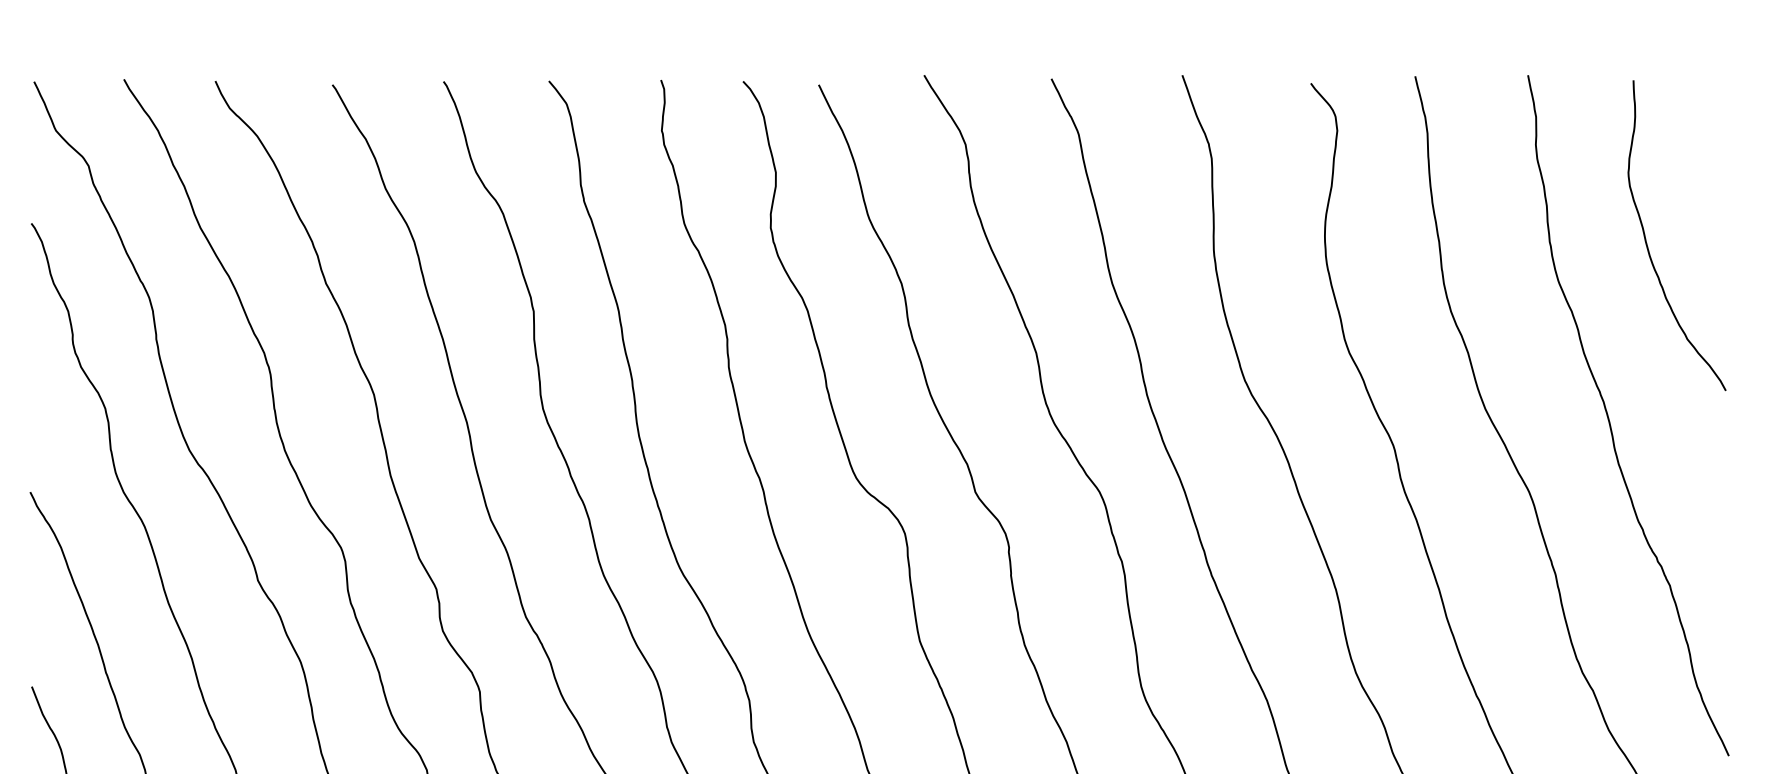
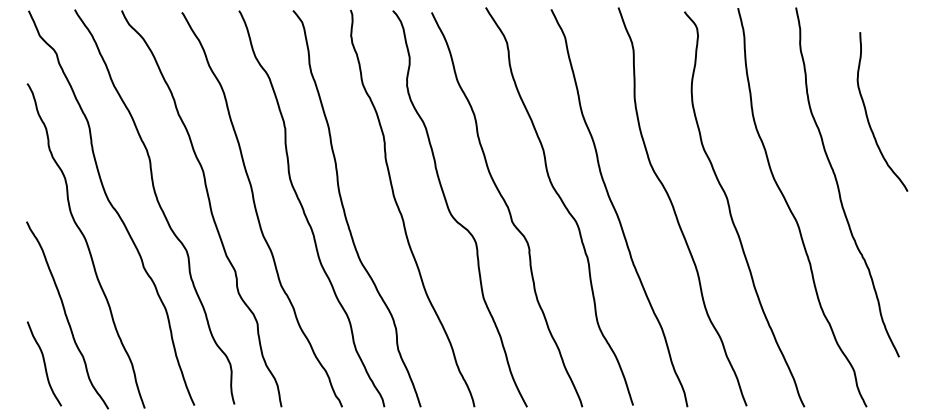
curve: (1647, 238) -> (867, 113), moved

